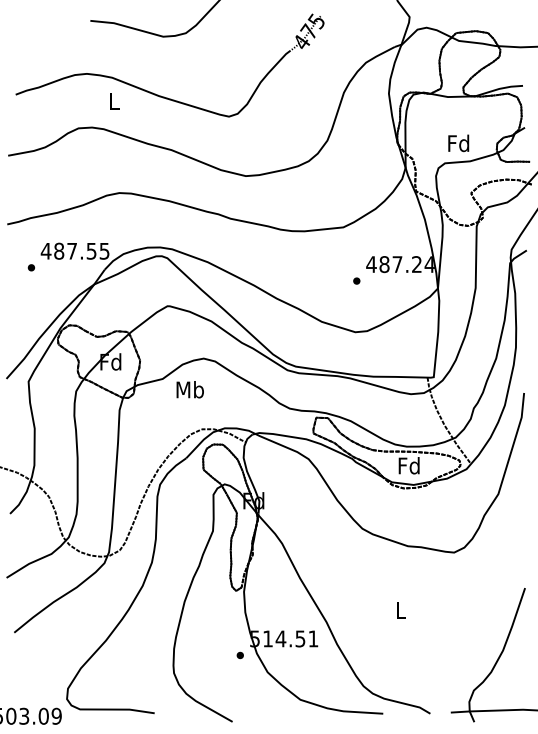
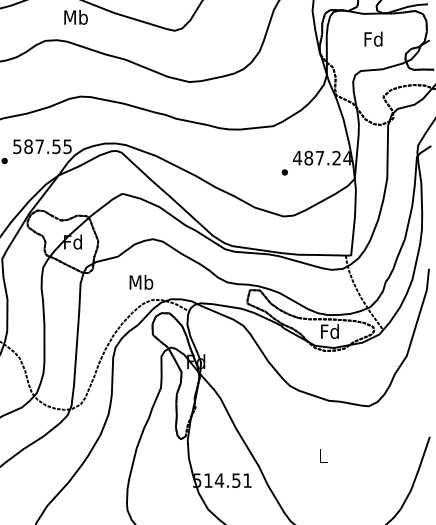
text: (114, 100) -> (76, 16), L -> Mb
text: (458, 143) -> (373, 39), moved
text: (45, 251) -> (16, 146), 487.55 -> 587.55
text: (189, 389) -> (140, 282), moved
part: (239, 655) -> (183, 494), removed

